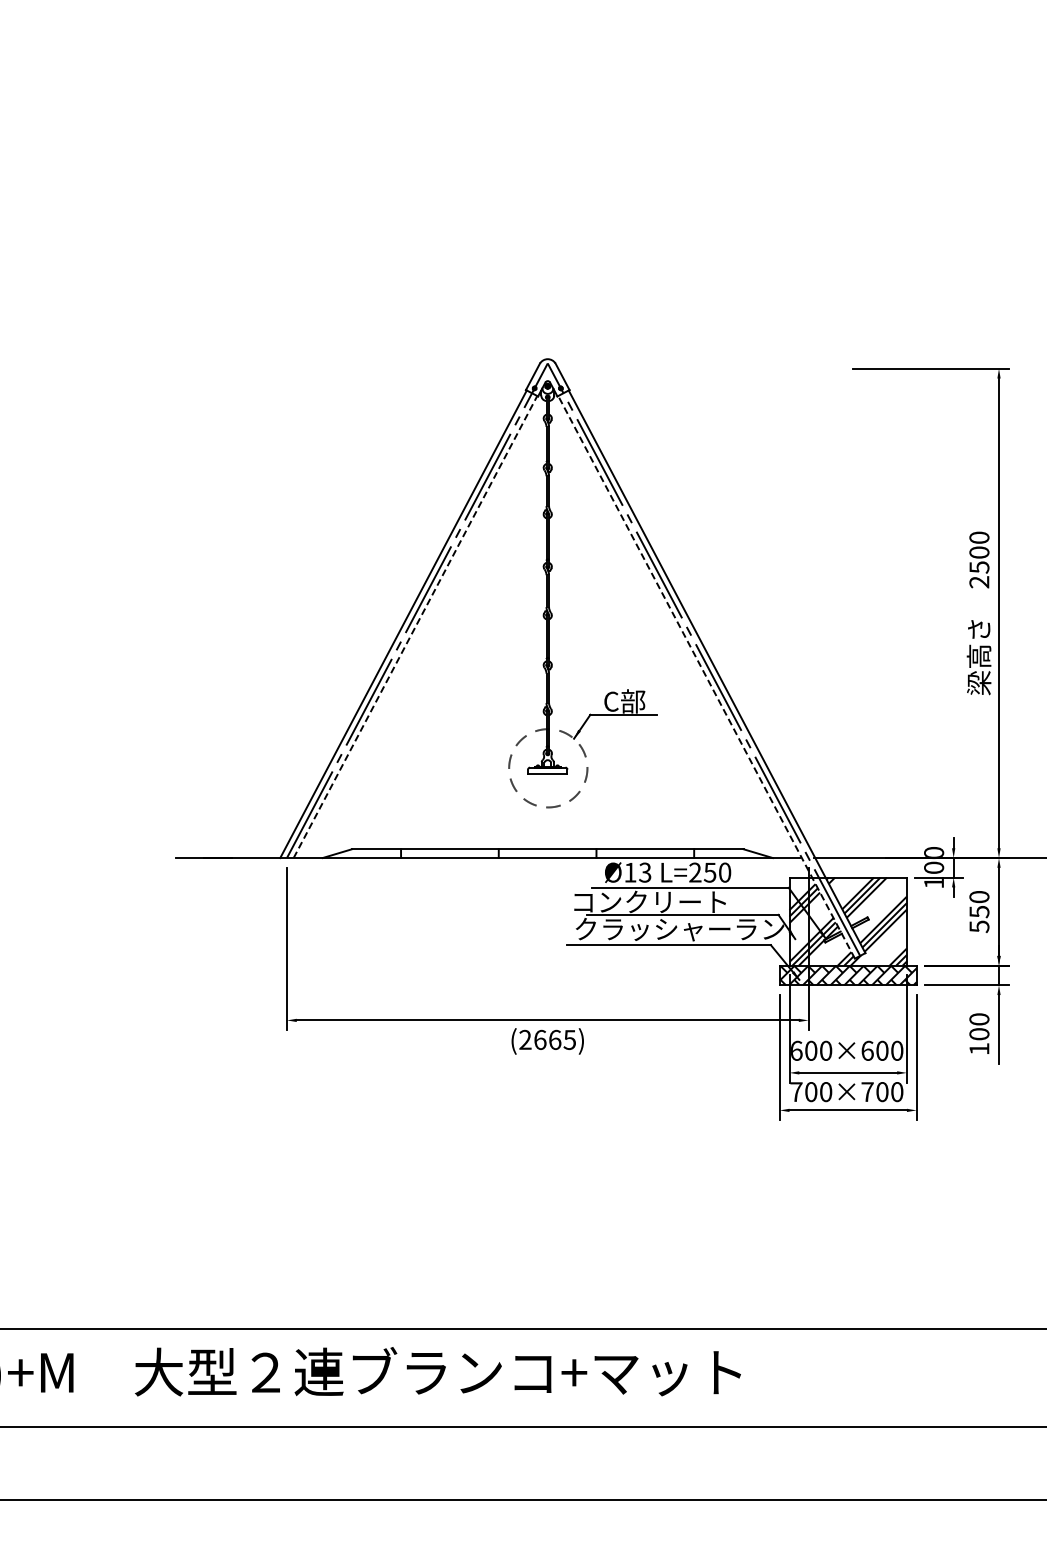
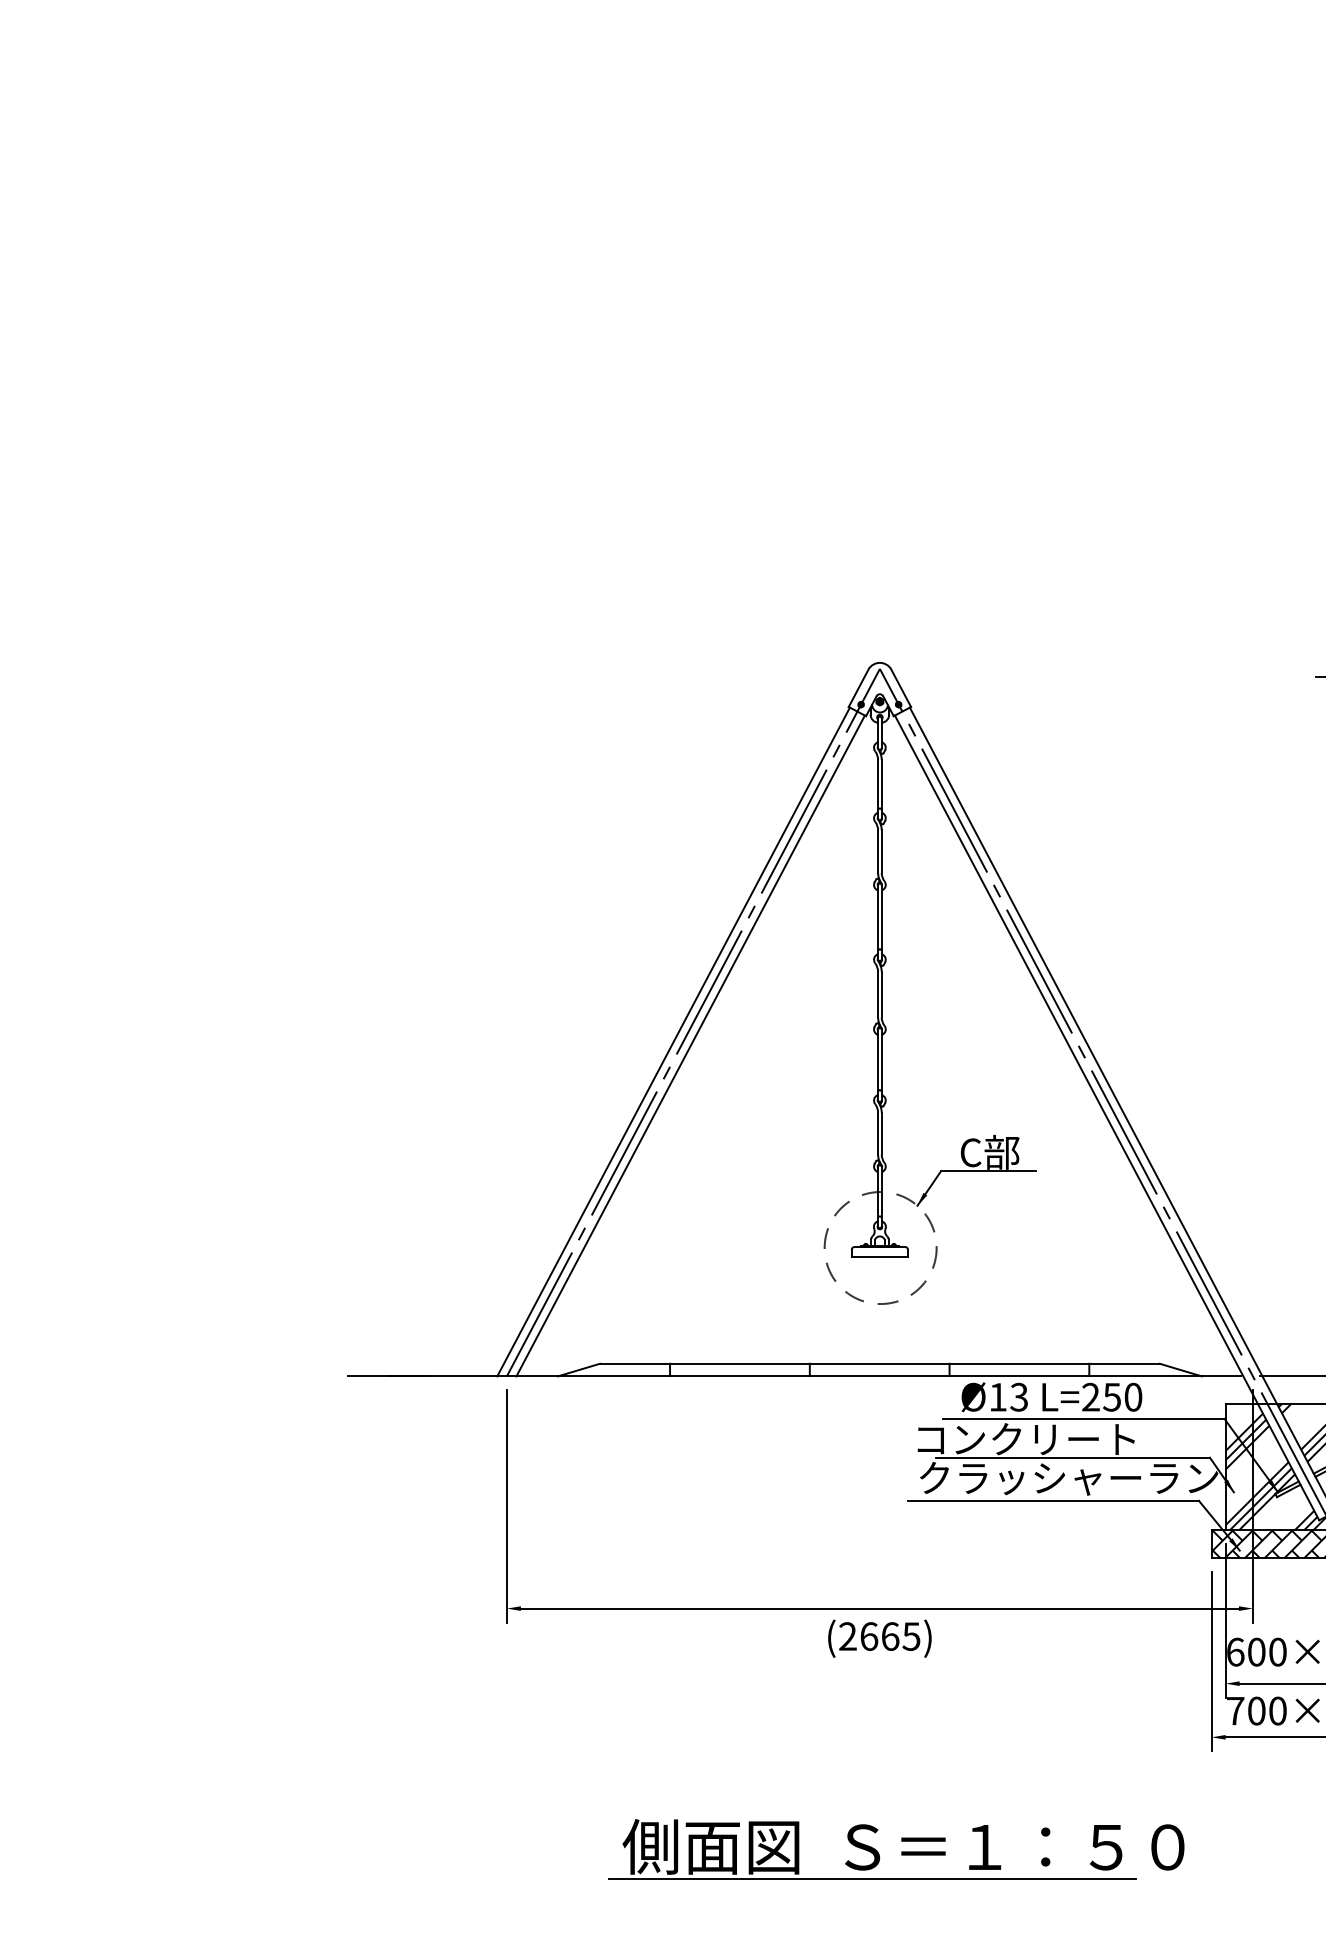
line: (415, 626) -> (690, 1045), dashed -> solid
line: (706, 676) -> (1106, 1116), dashed -> solid
part: (559, 1188) -> (896, 1849), added

